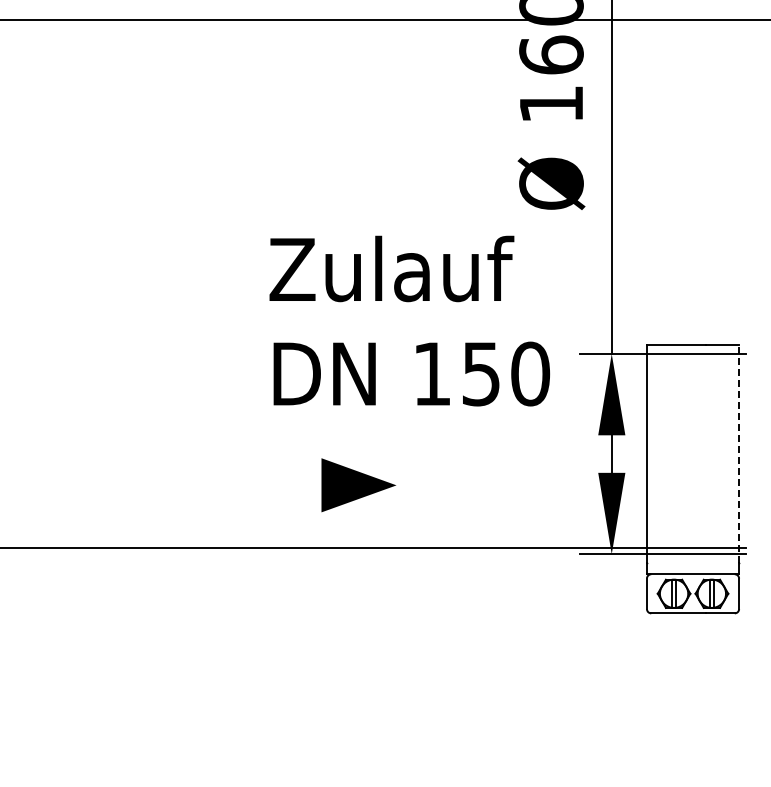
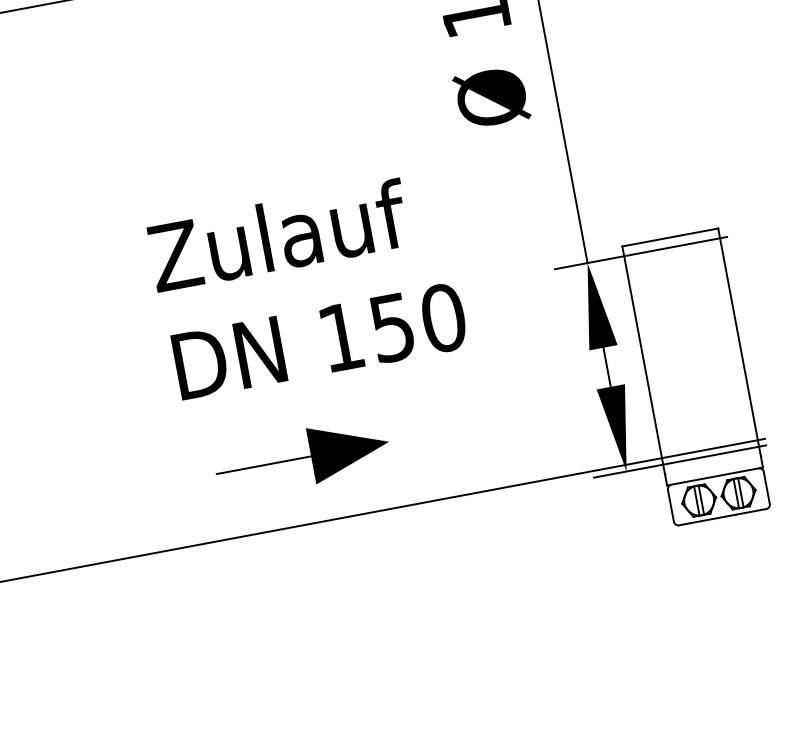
text: (409, 320) -> (307, 285), moved
line: (739, 453) -> (739, 341), dashed -> solid
line: (275, 485) -> (263, 465), added

